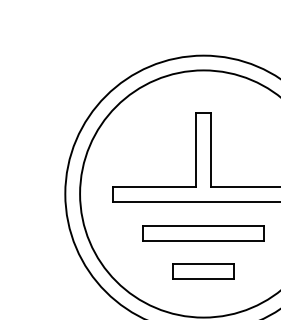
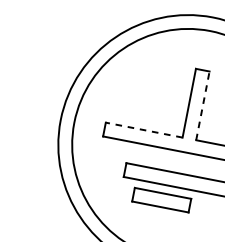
line: (211, 149) -> (203, 105), solid -> dashed
line: (154, 187) -> (144, 130), solid -> dashed
part: (203, 271) -> (161, 200), moved

